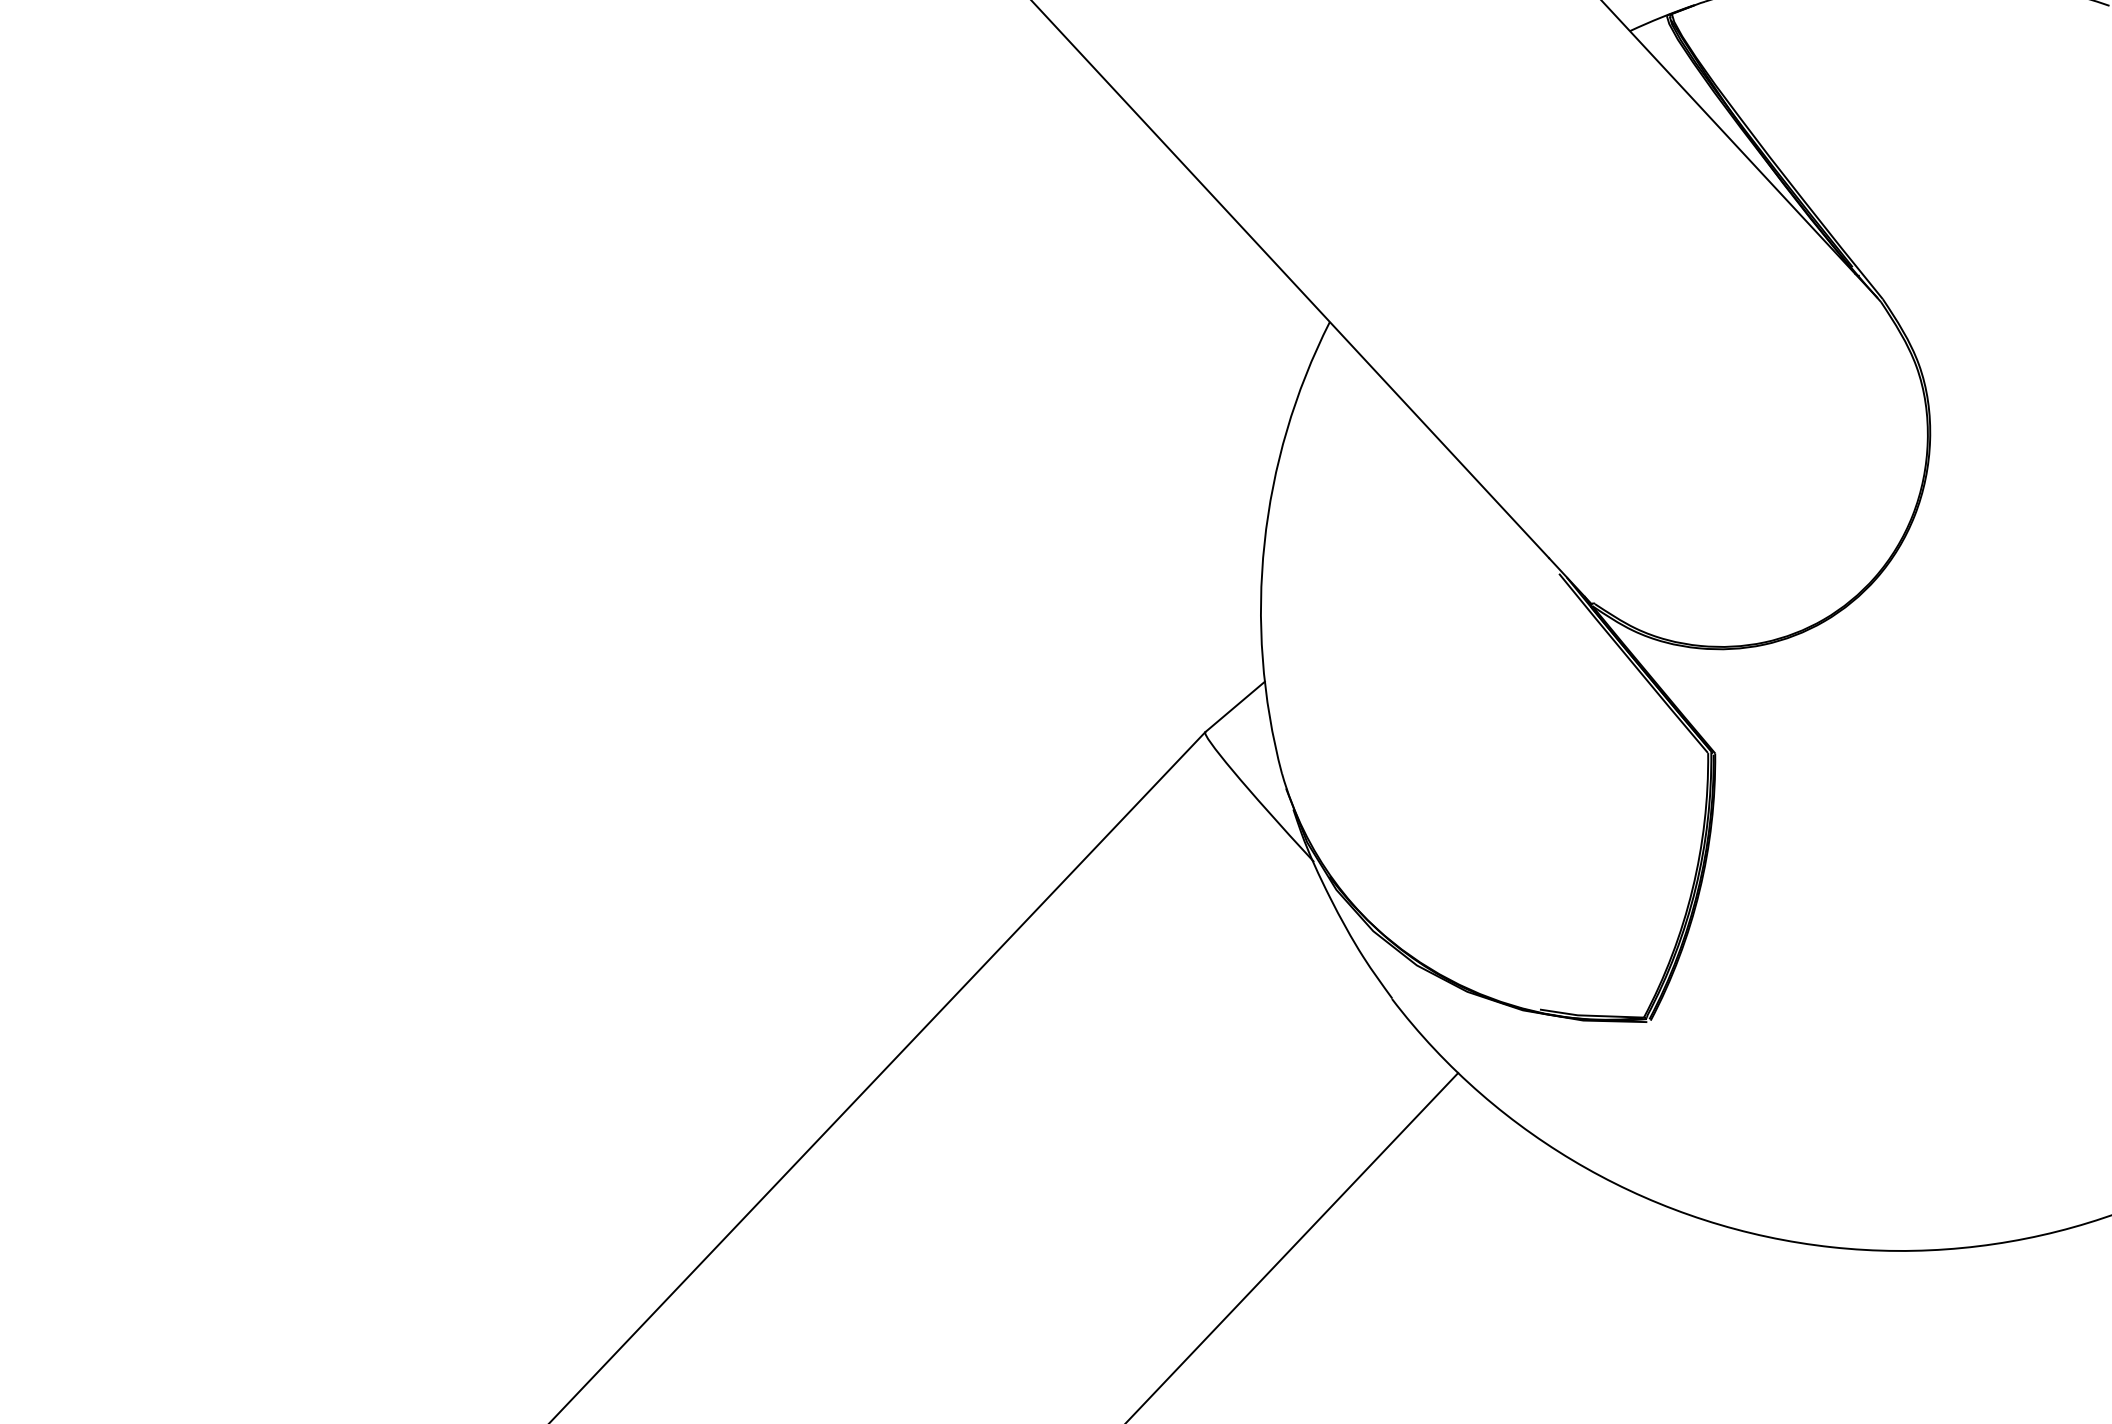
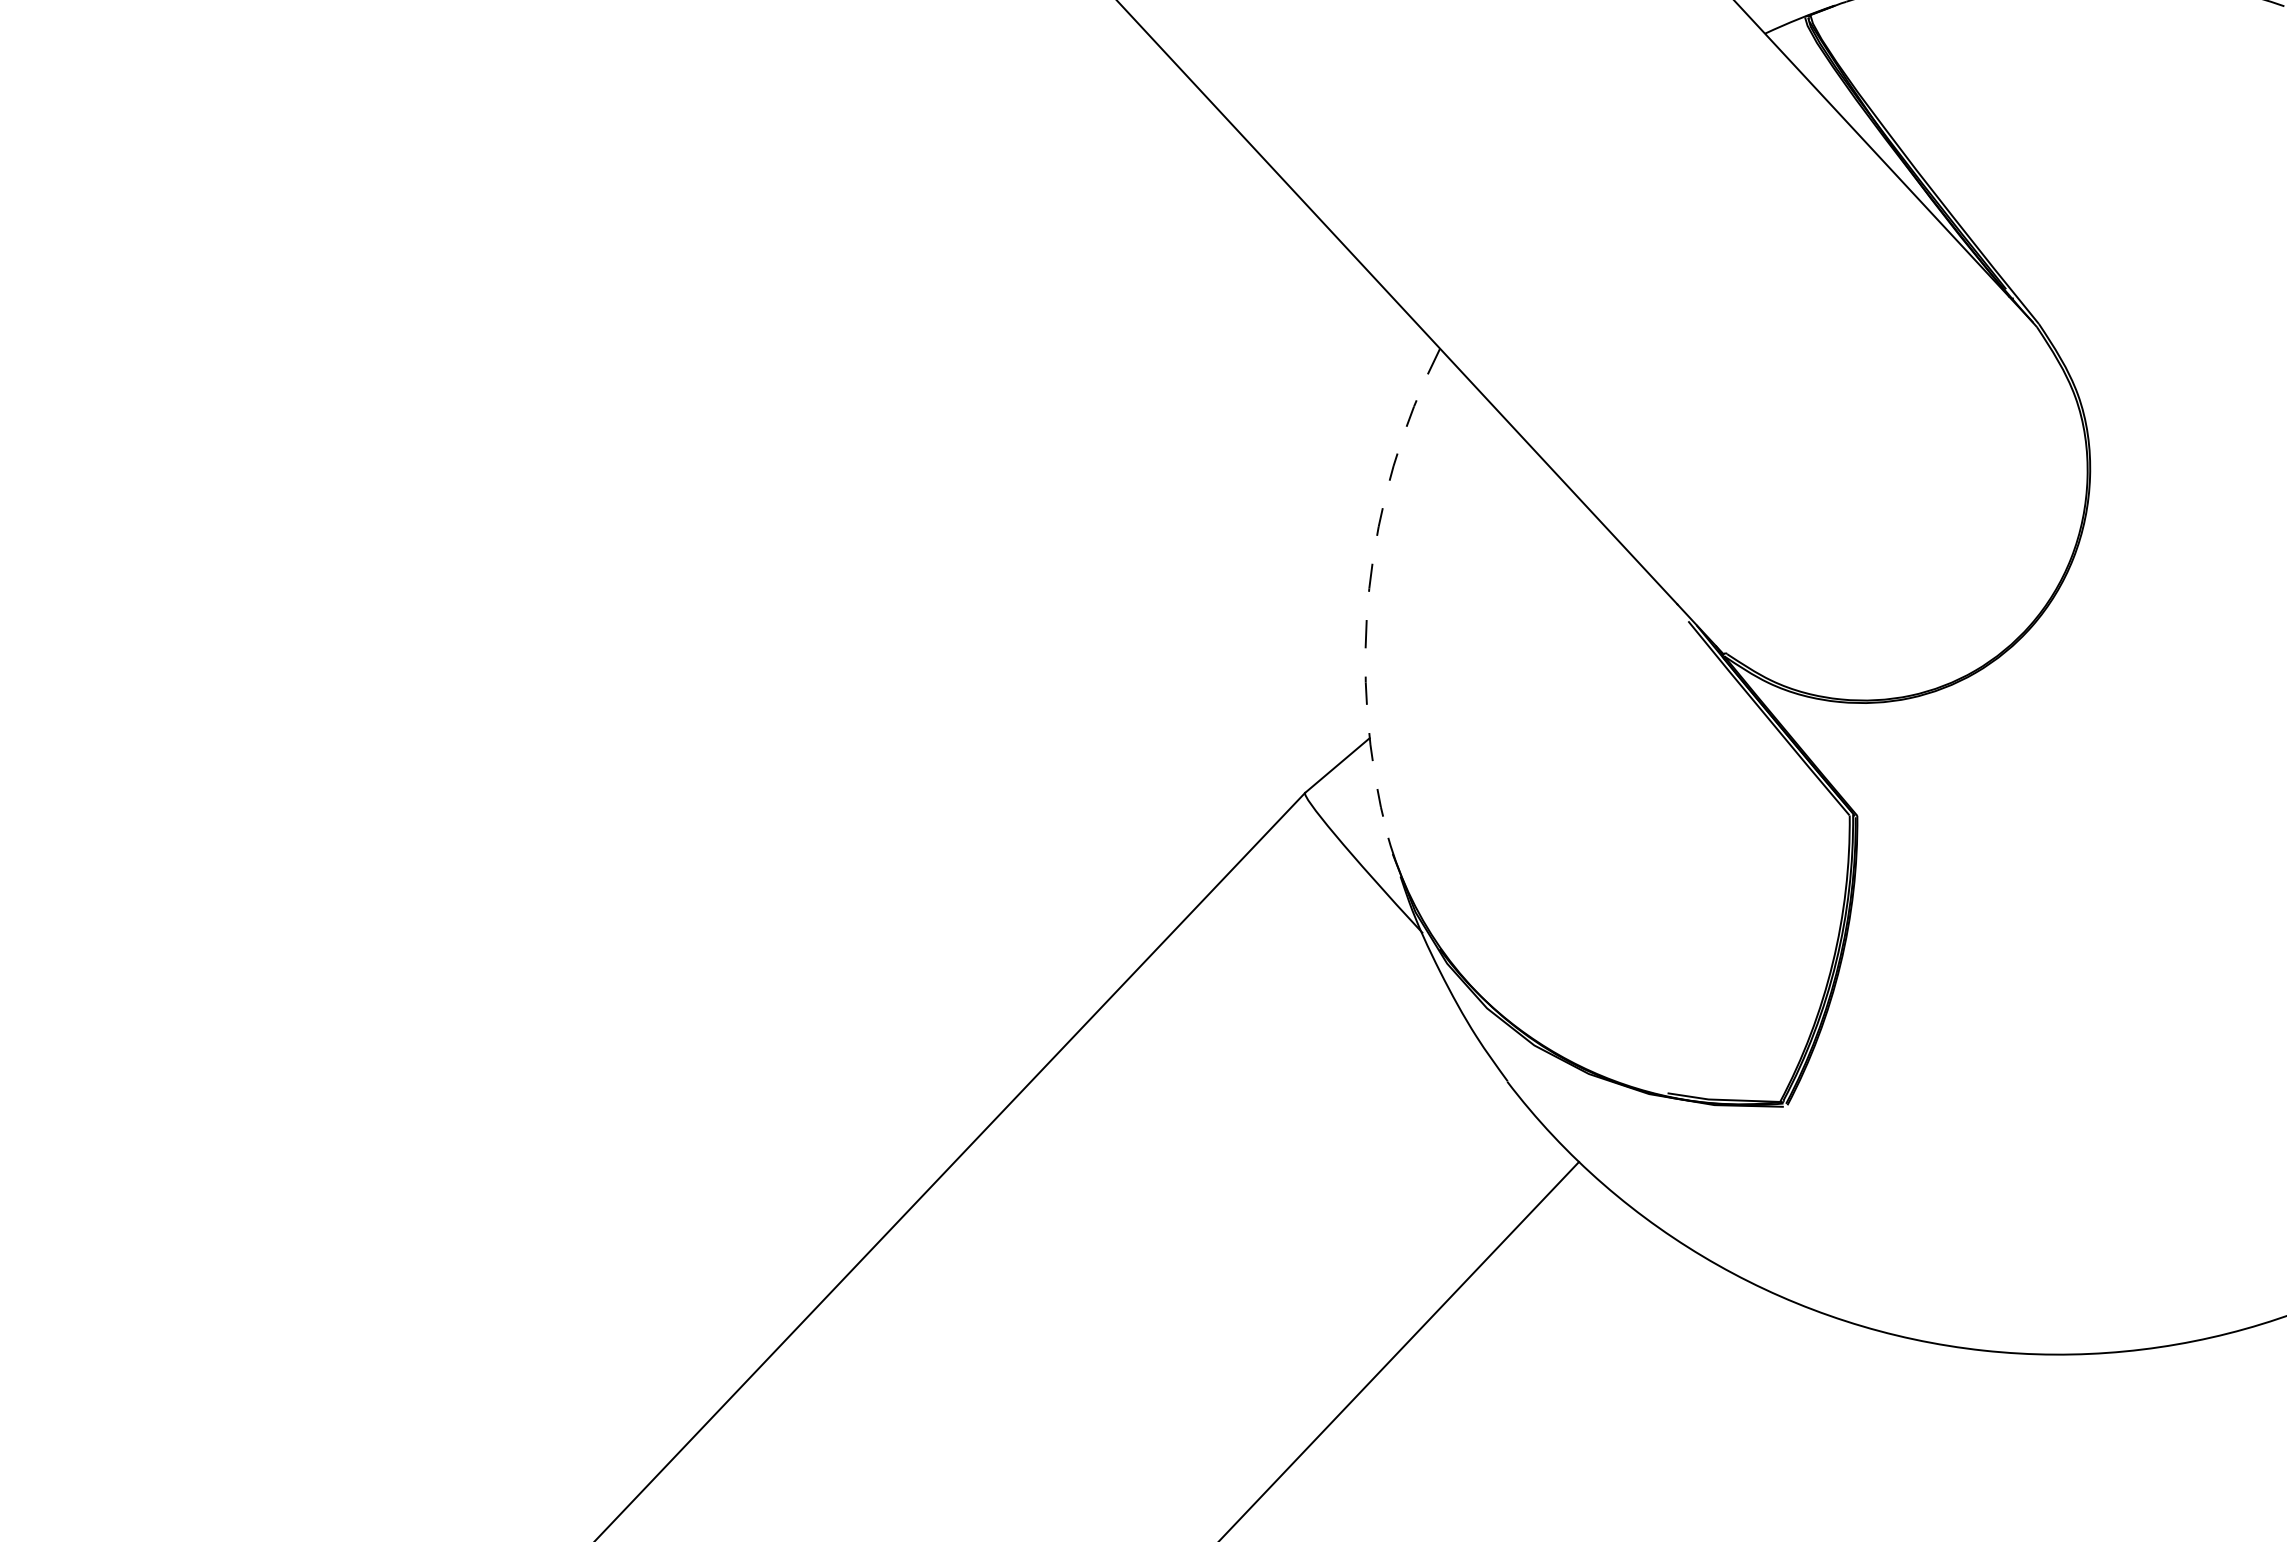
arc: (1264, 543) -> (1369, 588), solid -> dashed

